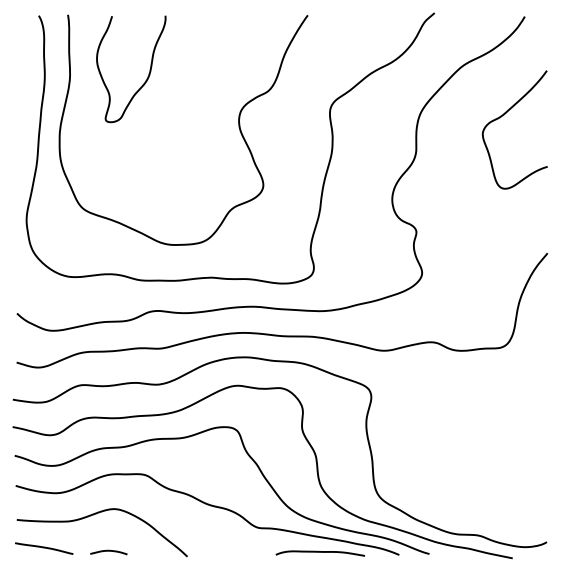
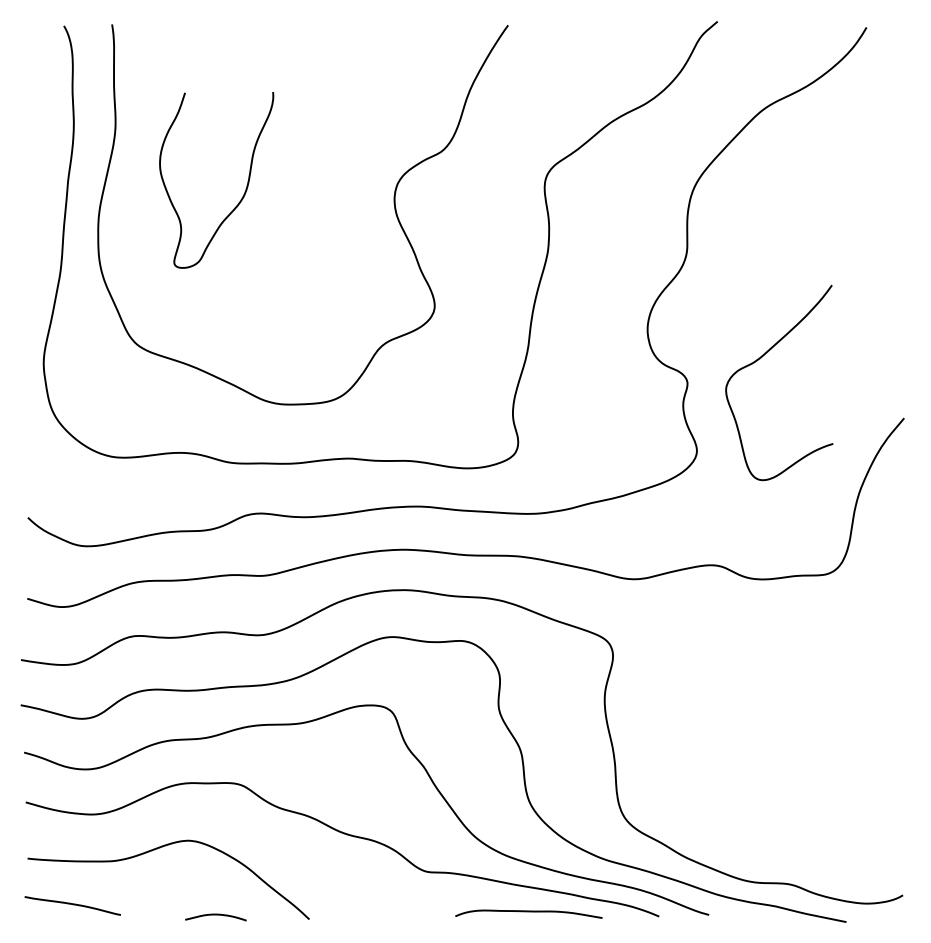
curve: (148, 73) -> (245, 187), moved
curve: (504, 115) -> (761, 359), moved
curve: (108, 551) -> (215, 915), moved

